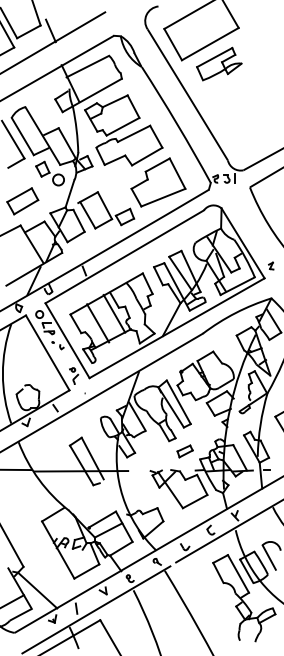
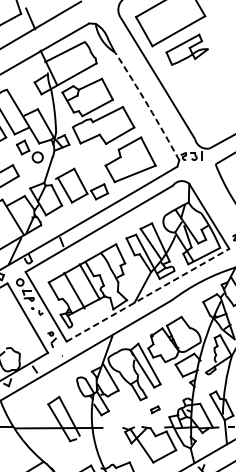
arc: (177, 124) -> (148, 105), solid -> dashed
line: (177, 328) -> (148, 295), solid -> dashed
part: (184, 451) -> (154, 409), size x0.6

